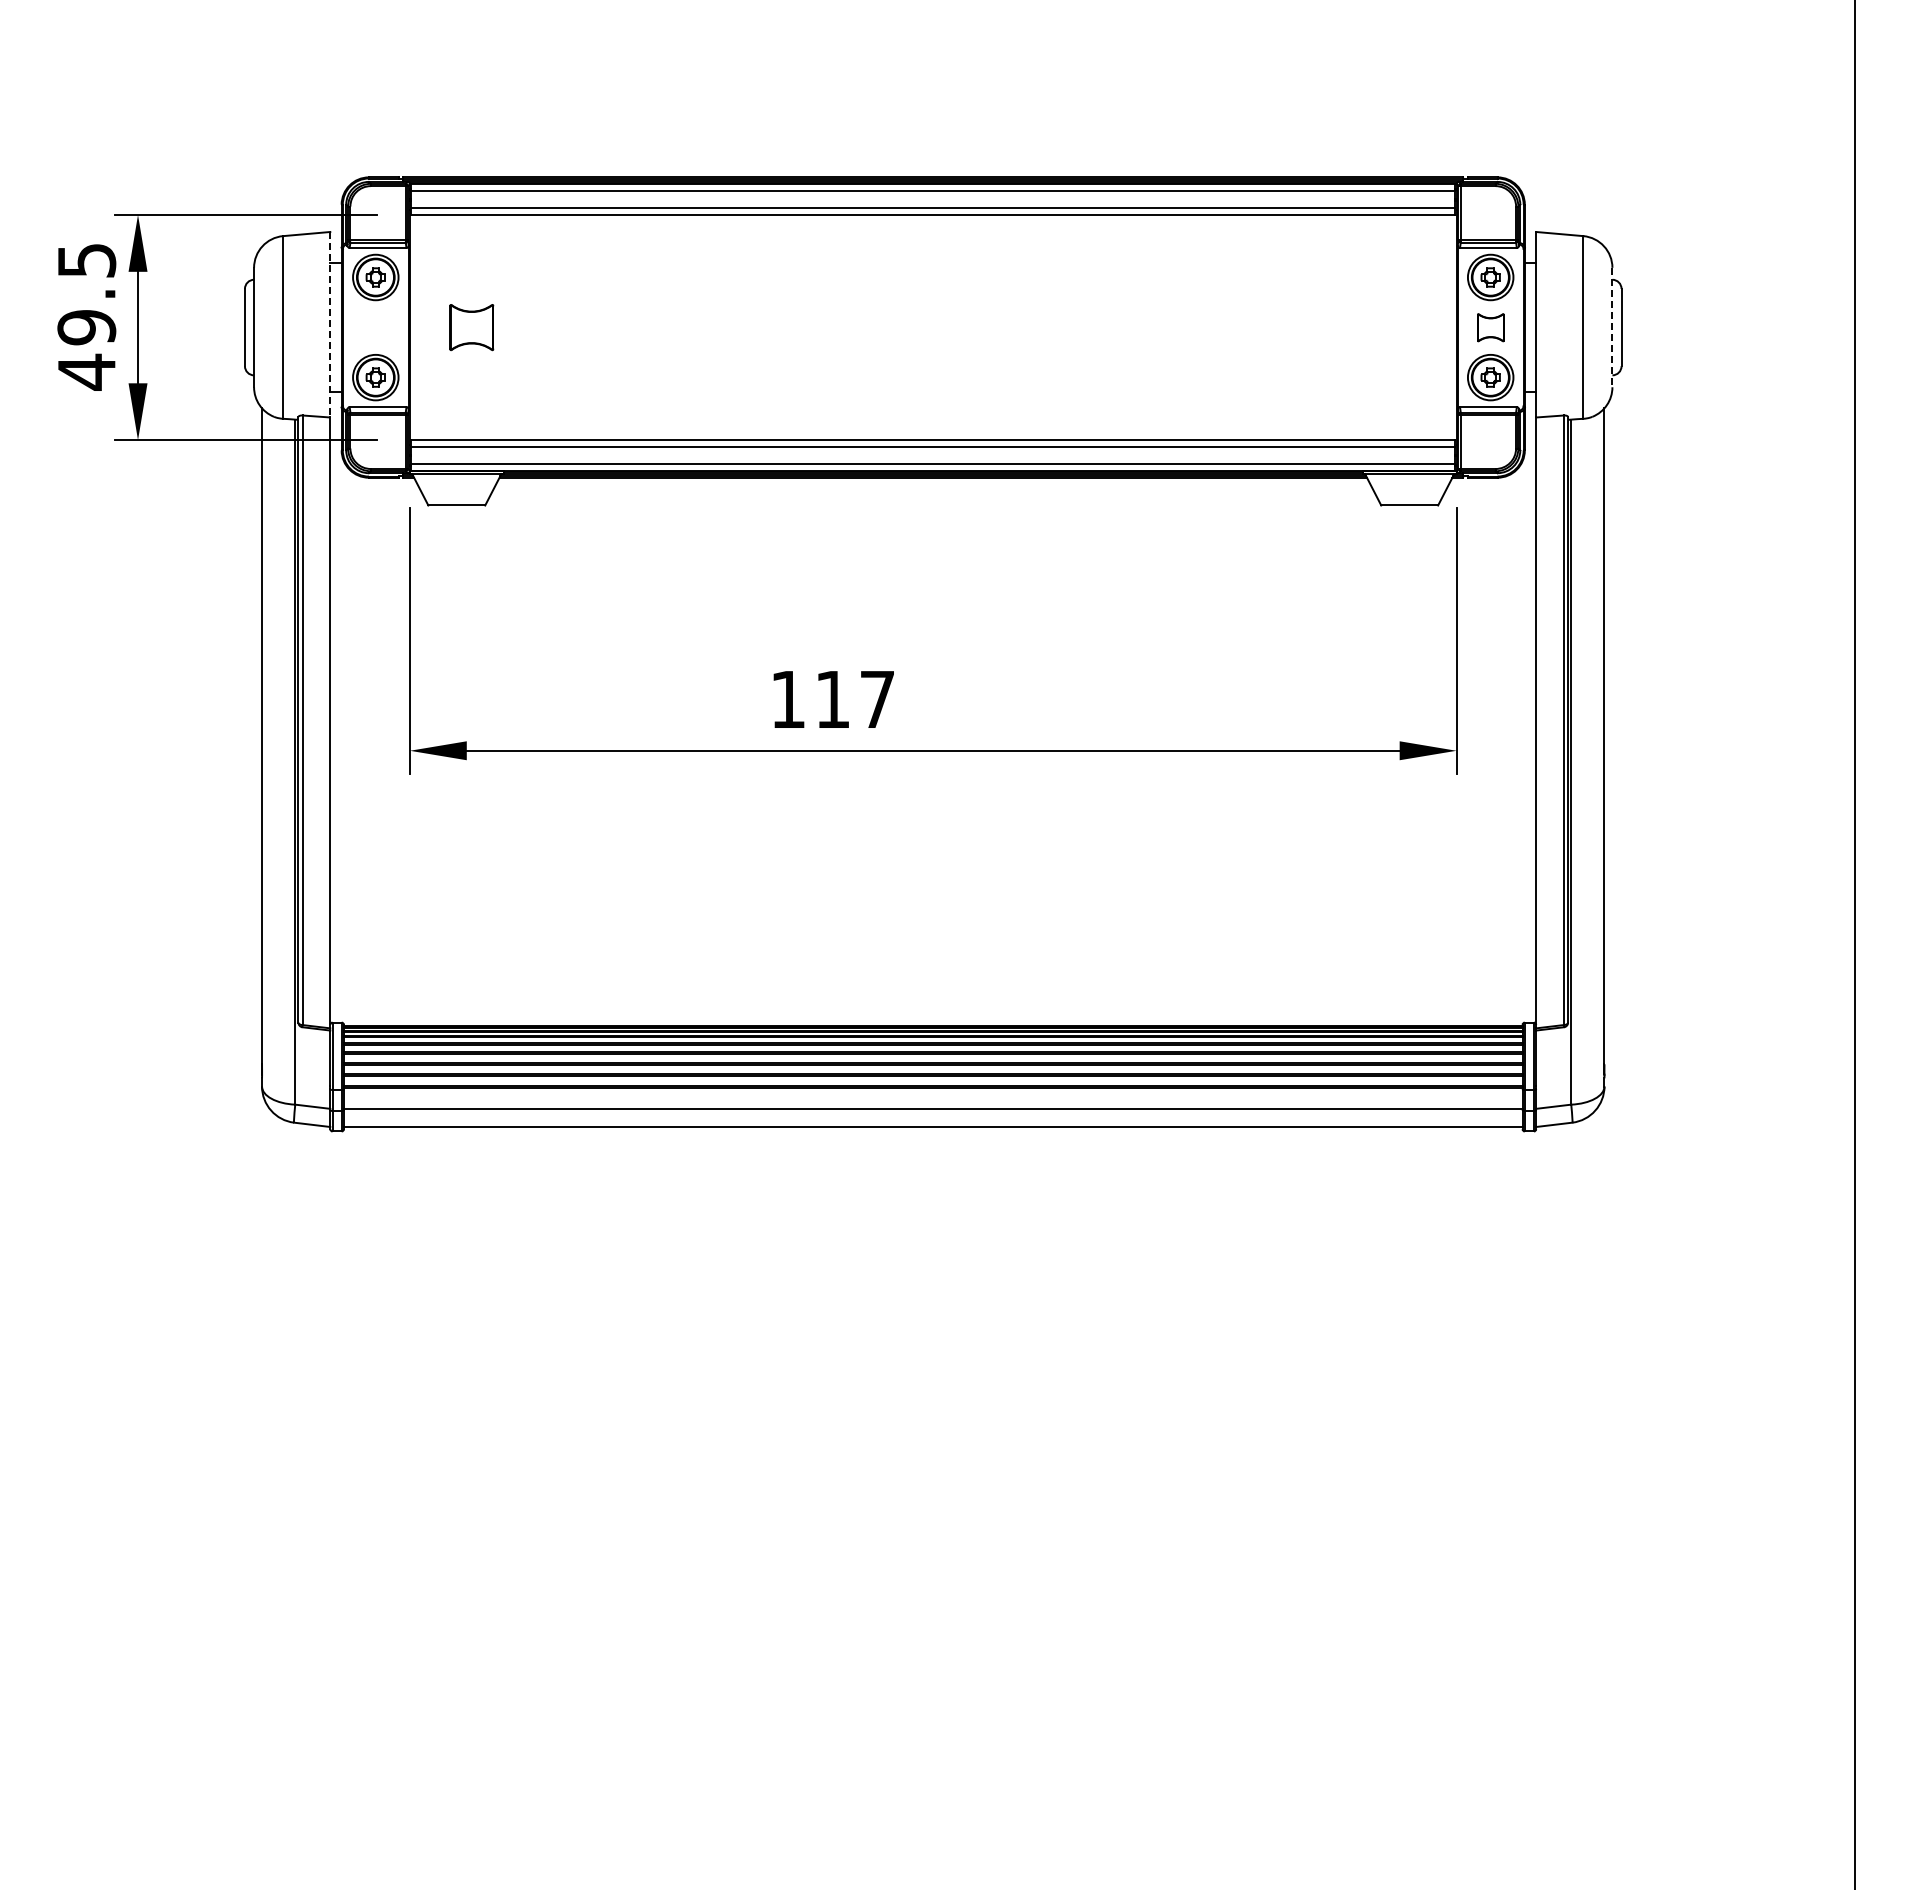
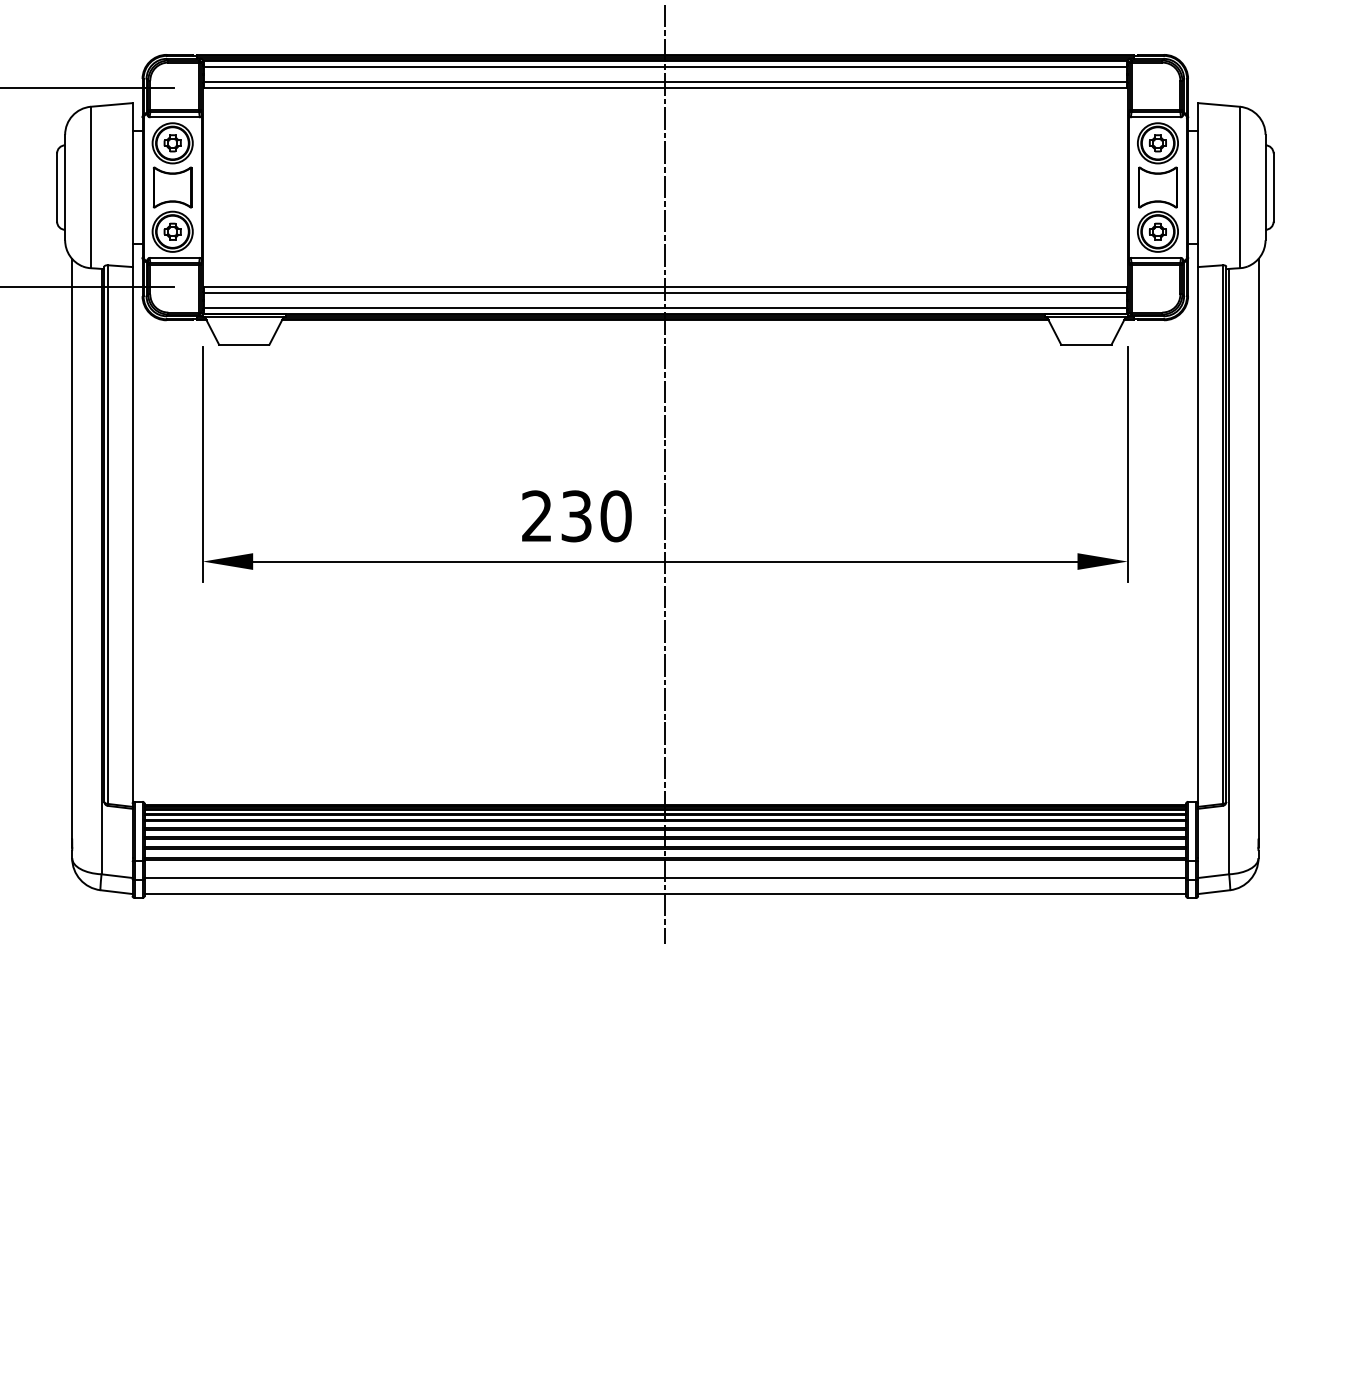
line: (330, 324) -> (132, 184), dashed -> solid
part: (471, 327) -> (172, 187), moved
part: (1490, 327) -> (1157, 187), size x1.67
line: (1612, 327) -> (1265, 187), dashed -> solid
line: (933, 651) -> (665, 473), added
text: (833, 699) -> (577, 516), 117 -> 230

